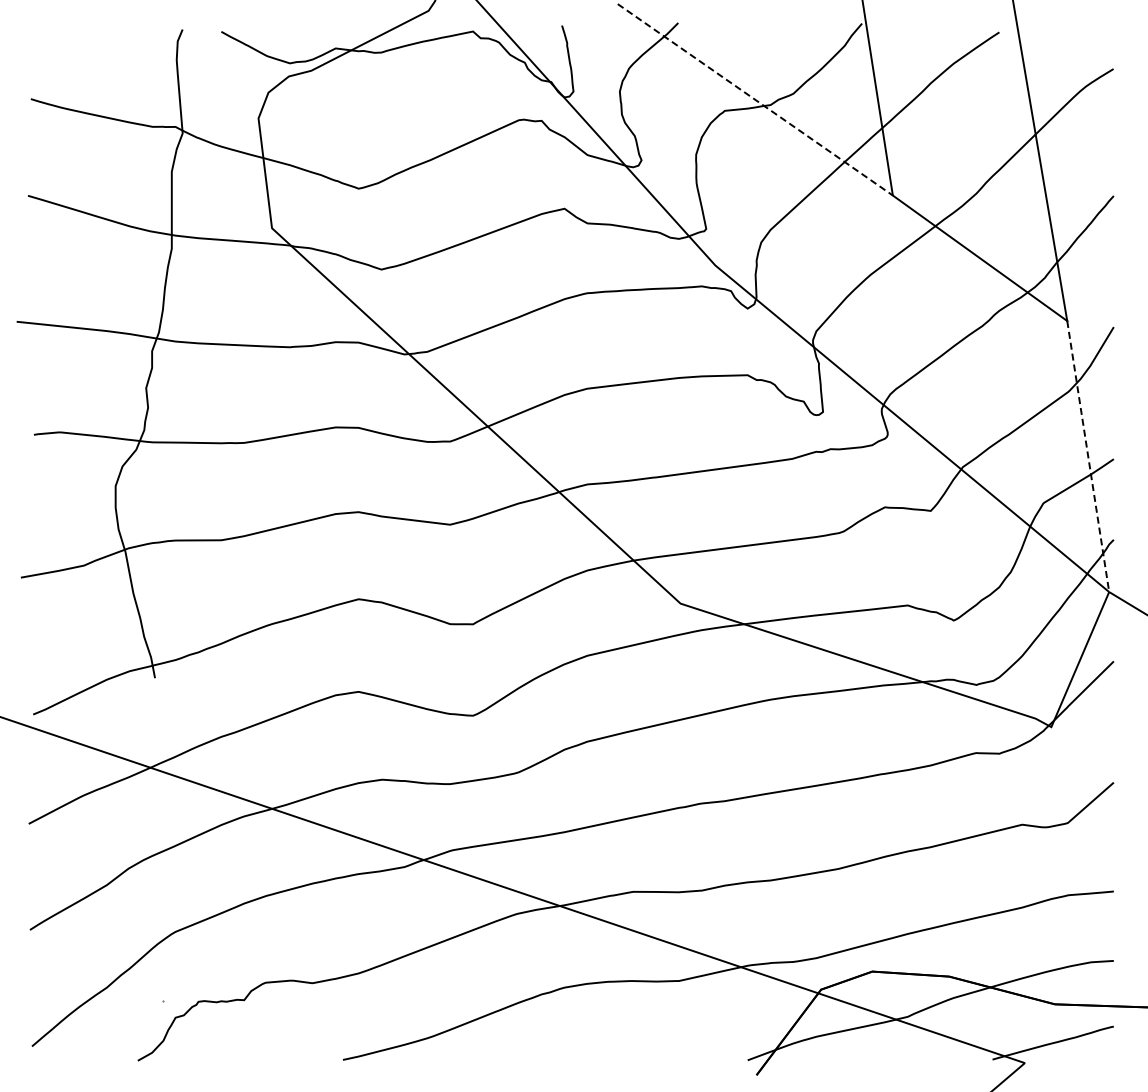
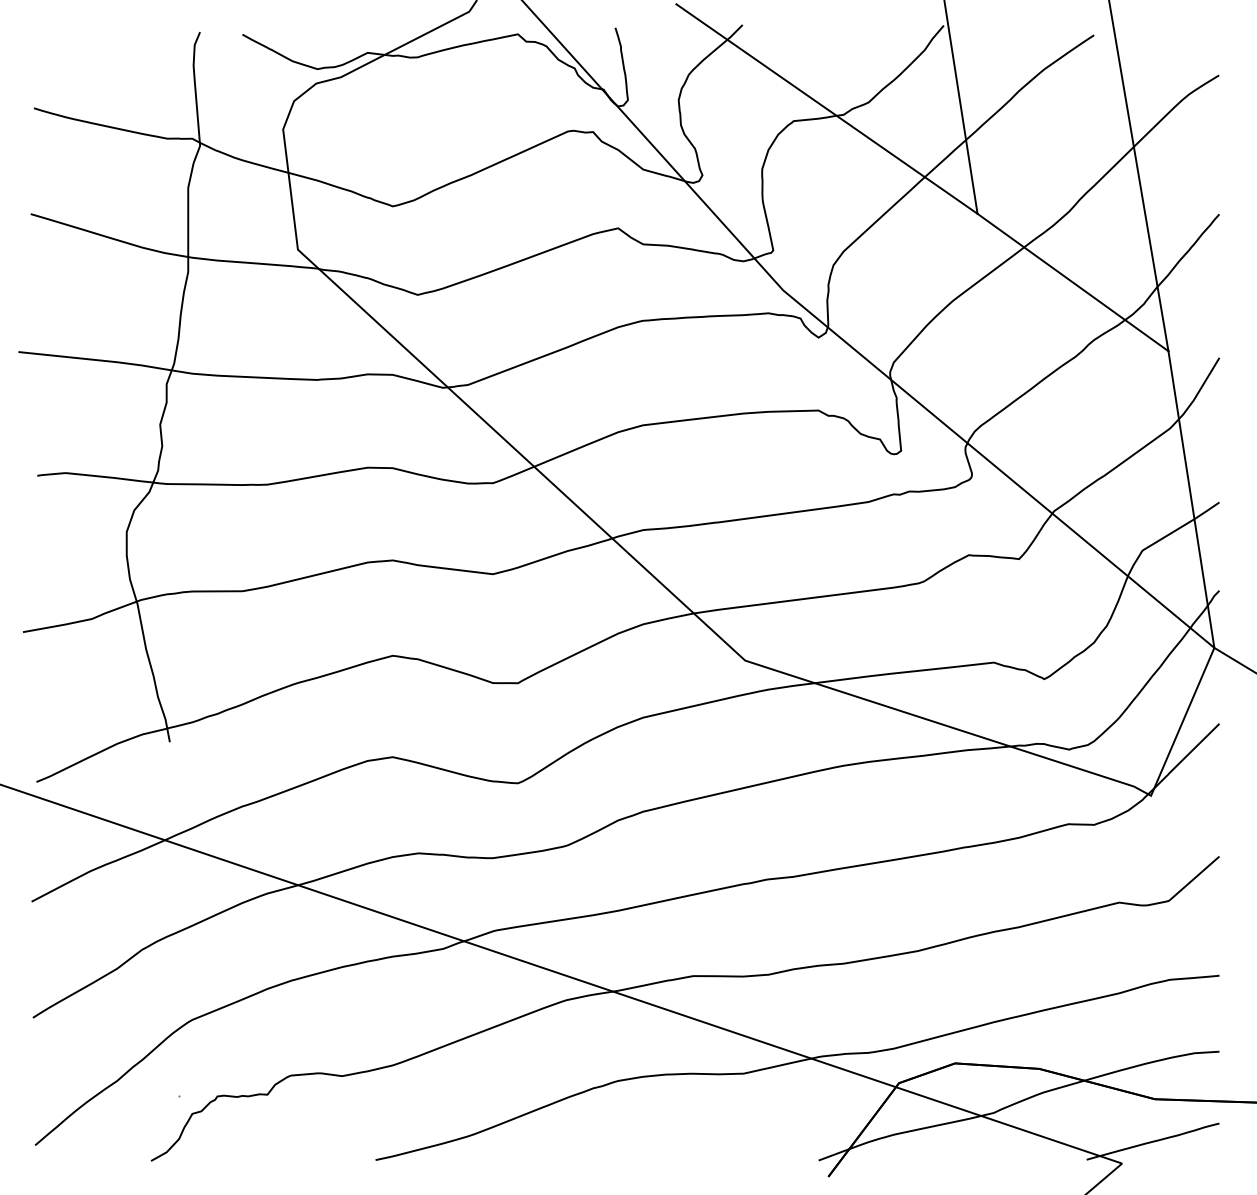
line: (755, 99) -> (827, 108), dashed -> solid
line: (1088, 457) -> (1191, 500), dashed -> solid

